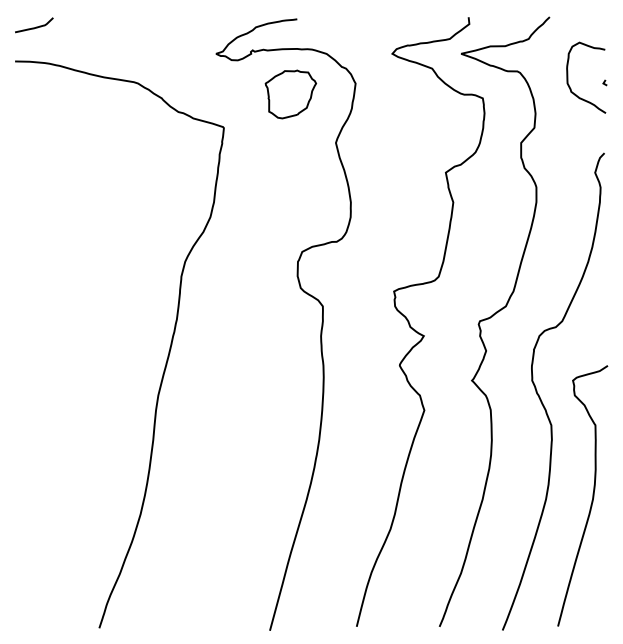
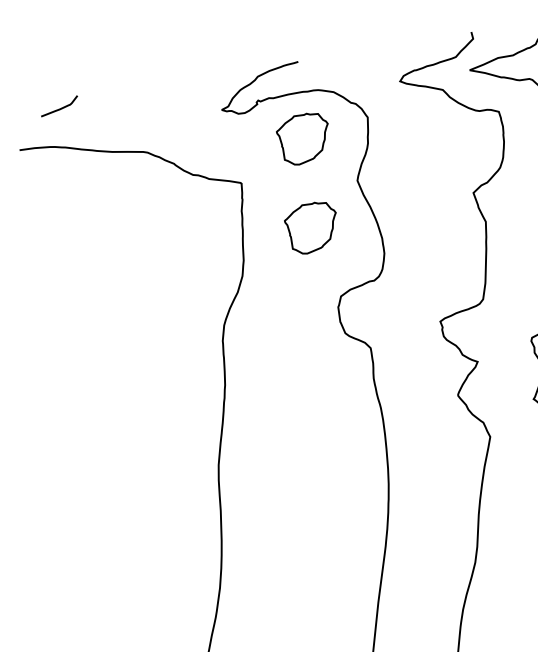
curve: (34, 27) -> (60, 108), moved
part: (284, 181) -> (311, 228), added

